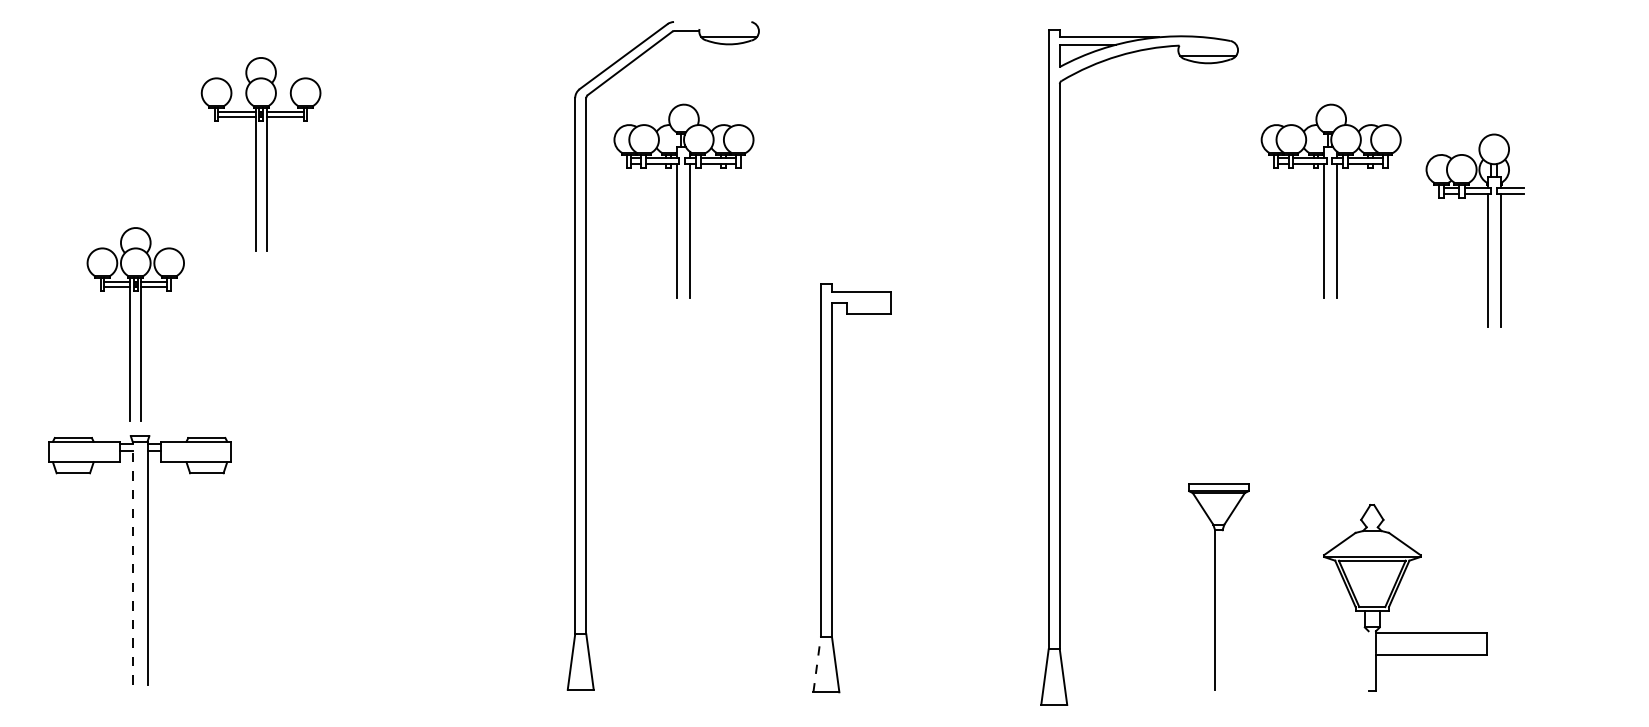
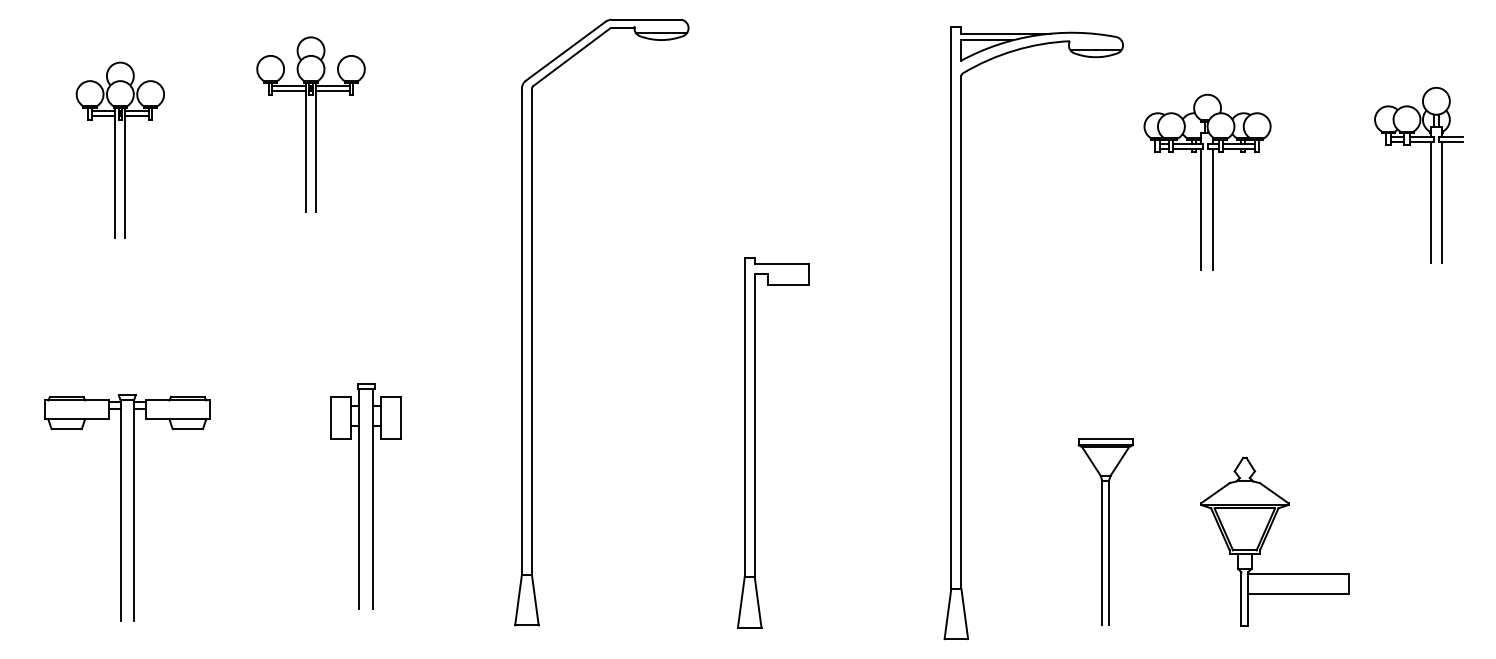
line: (712, 21) -> (646, 19), added
part: (260, 154) -> (310, 124), moved
part: (683, 200) -> (620, 181), removed
part: (1487, 231) -> (1430, 175), moved
part: (134, 323) -> (119, 149), moved
part: (402, 547) -> (365, 496), added
line: (132, 563) -> (120, 510), dashed -> solid
line: (1223, 609) -> (1109, 552), added
line: (1368, 661) -> (1241, 599), added
line: (817, 664) -> (741, 602), dashed -> solid

